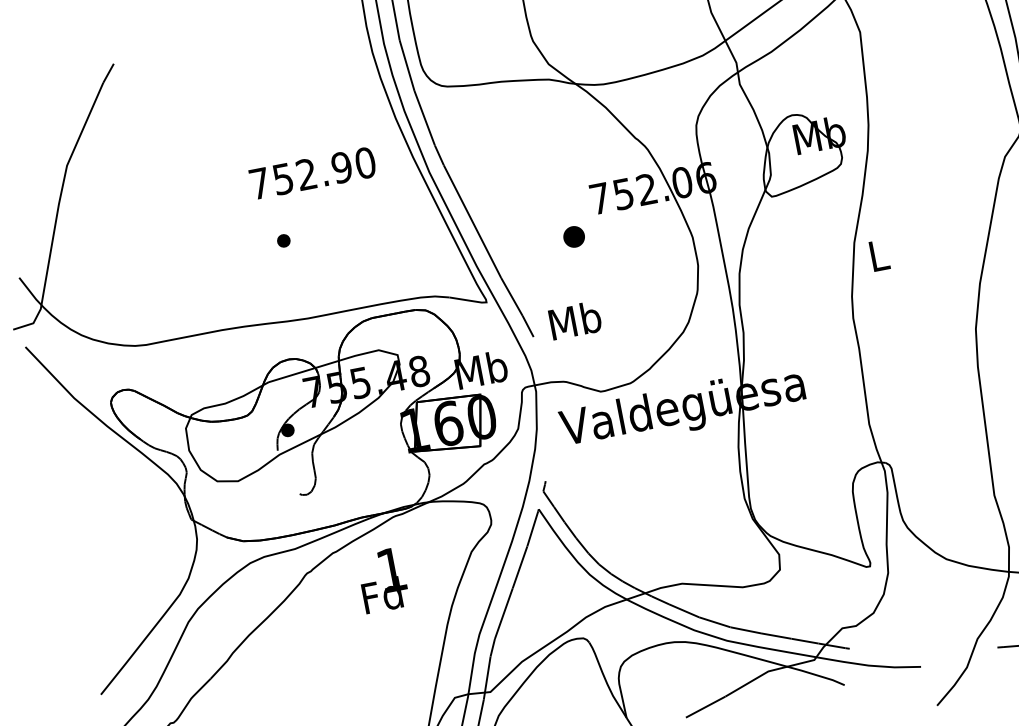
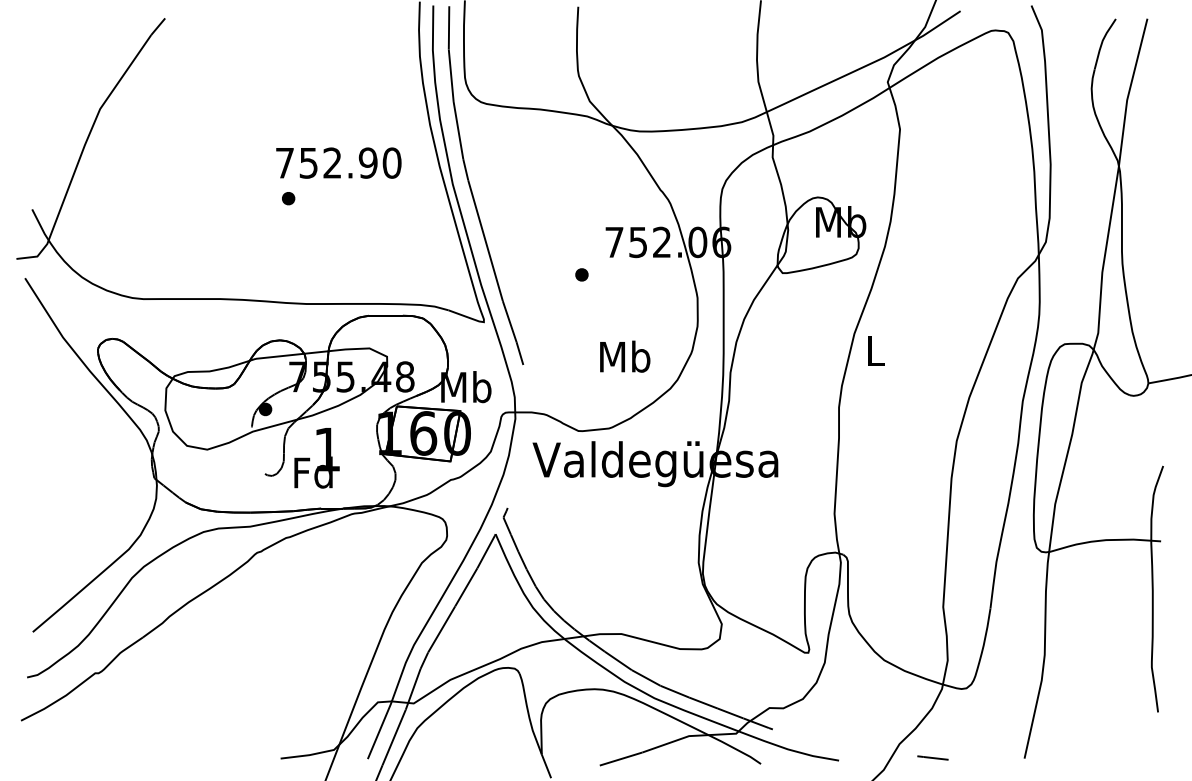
part: (573, 236) -> (581, 274), size x0.62
part: (283, 240) -> (288, 198), moved
text: (575, 320) -> (625, 356), moved
text: (382, 580) -> (316, 458), moved

